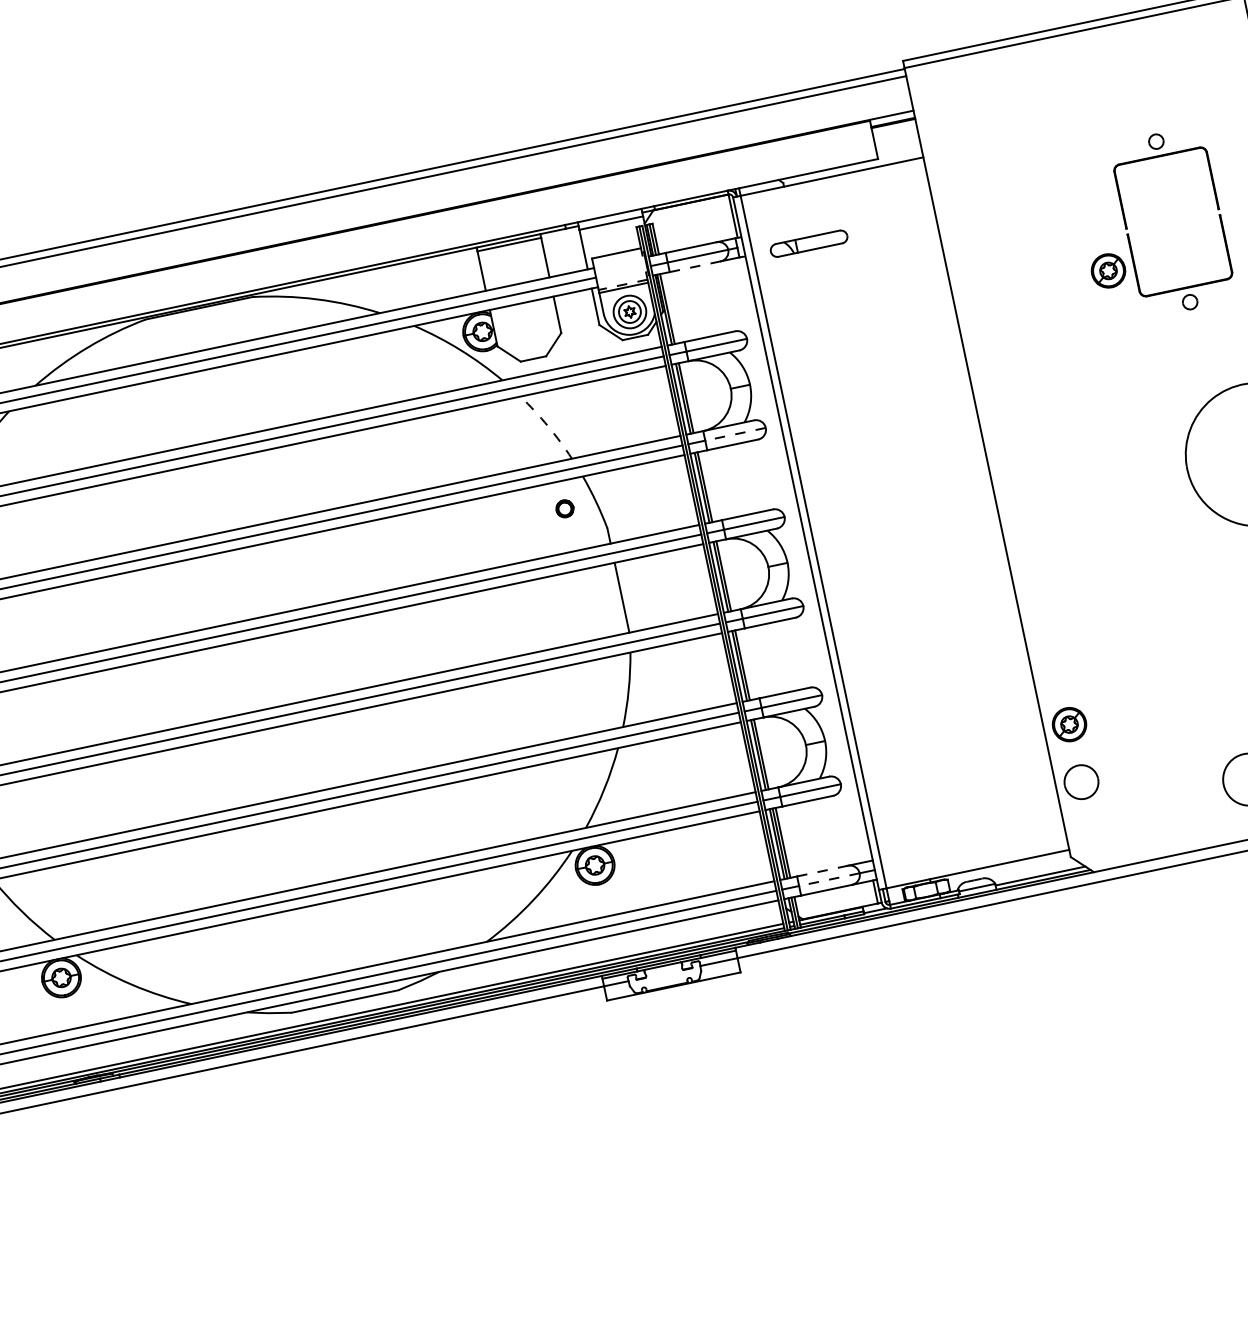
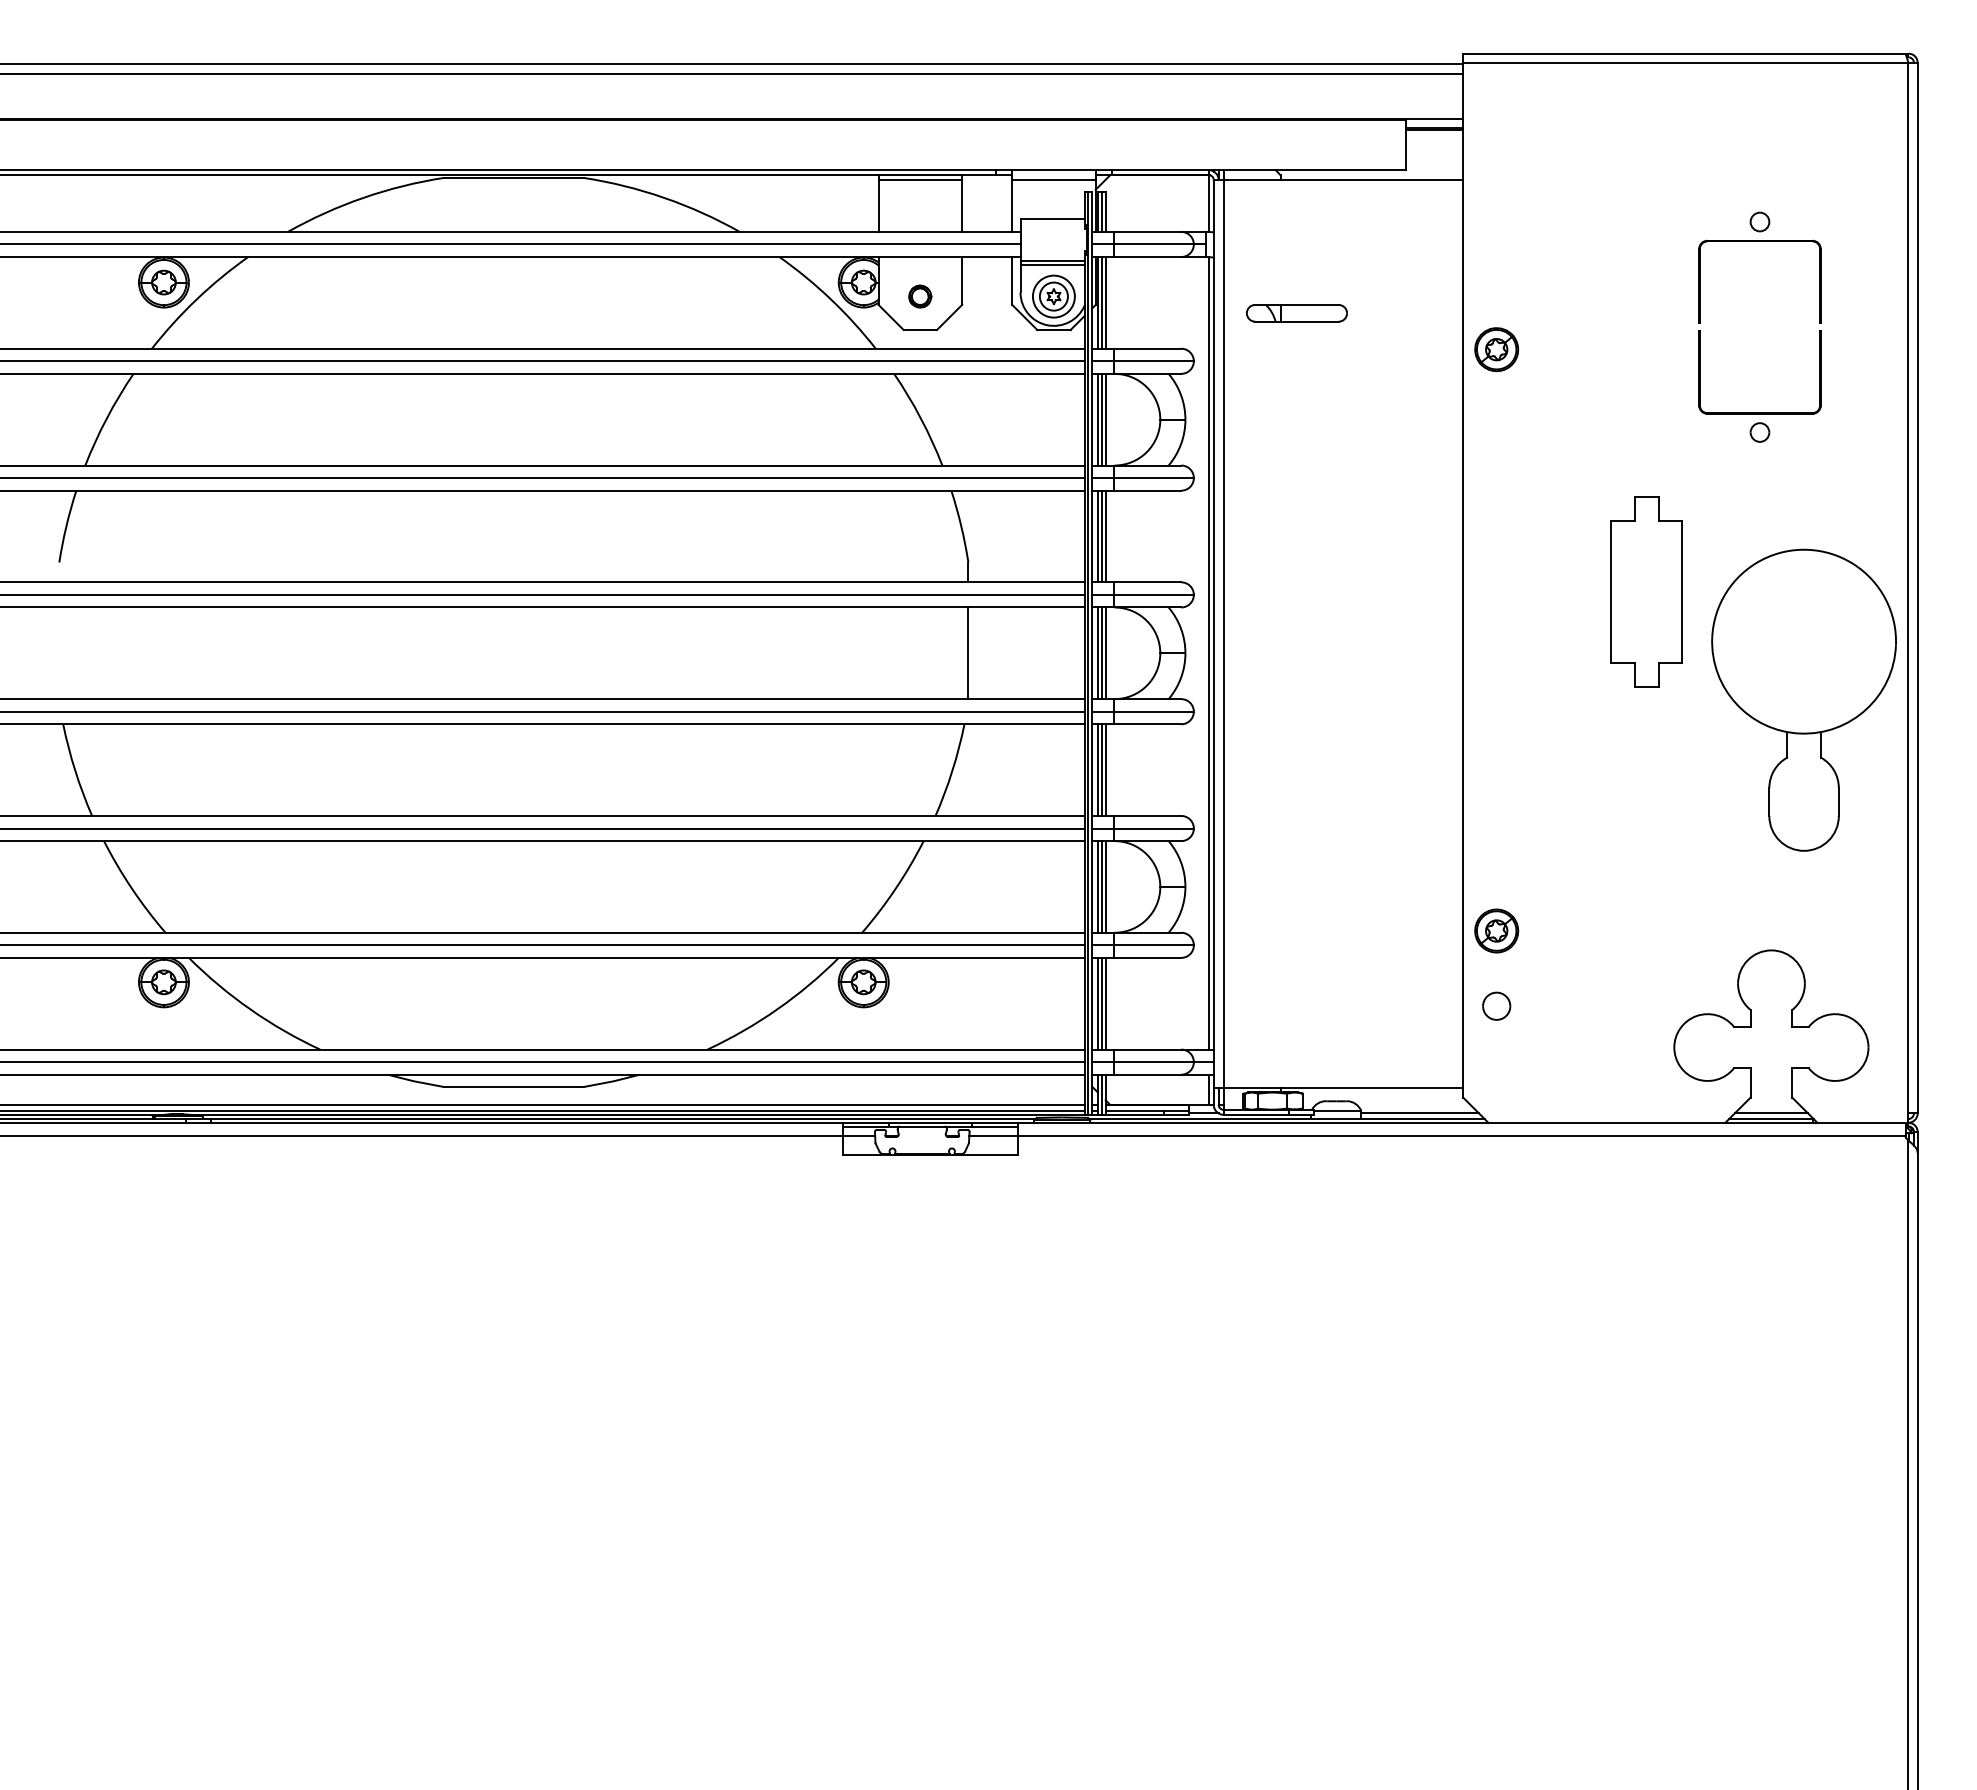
part: (808, 243) -> (1296, 313), moved
line: (695, 266) -> (1148, 257), dashed -> solid
part: (1108, 270) -> (1496, 349), moved
line: (623, 284) -> (1052, 260), dashed -> solid
line: (670, 308) -> (1105, 302), added
line: (689, 397) -> (1105, 419), added
arc: (547, 426) -> (920, 418), dashed -> solid
line: (735, 434) -> (1154, 478), dashed -> solid
part: (1129, 441) -> (1646, 591), added
line: (707, 486) -> (1105, 536), added
part: (565, 508) -> (920, 296), moved
line: (805, 559) -> (1208, 653), added
line: (726, 575) -> (1105, 653), added
line: (745, 664) -> (1105, 769), added
line: (764, 753) -> (1105, 886), added
part: (1081, 781) -> (1496, 1005), size x0.62
line: (822, 871) -> (1147, 1049), dashed -> solid
line: (829, 879) -> (1154, 1062), dashed -> solid

